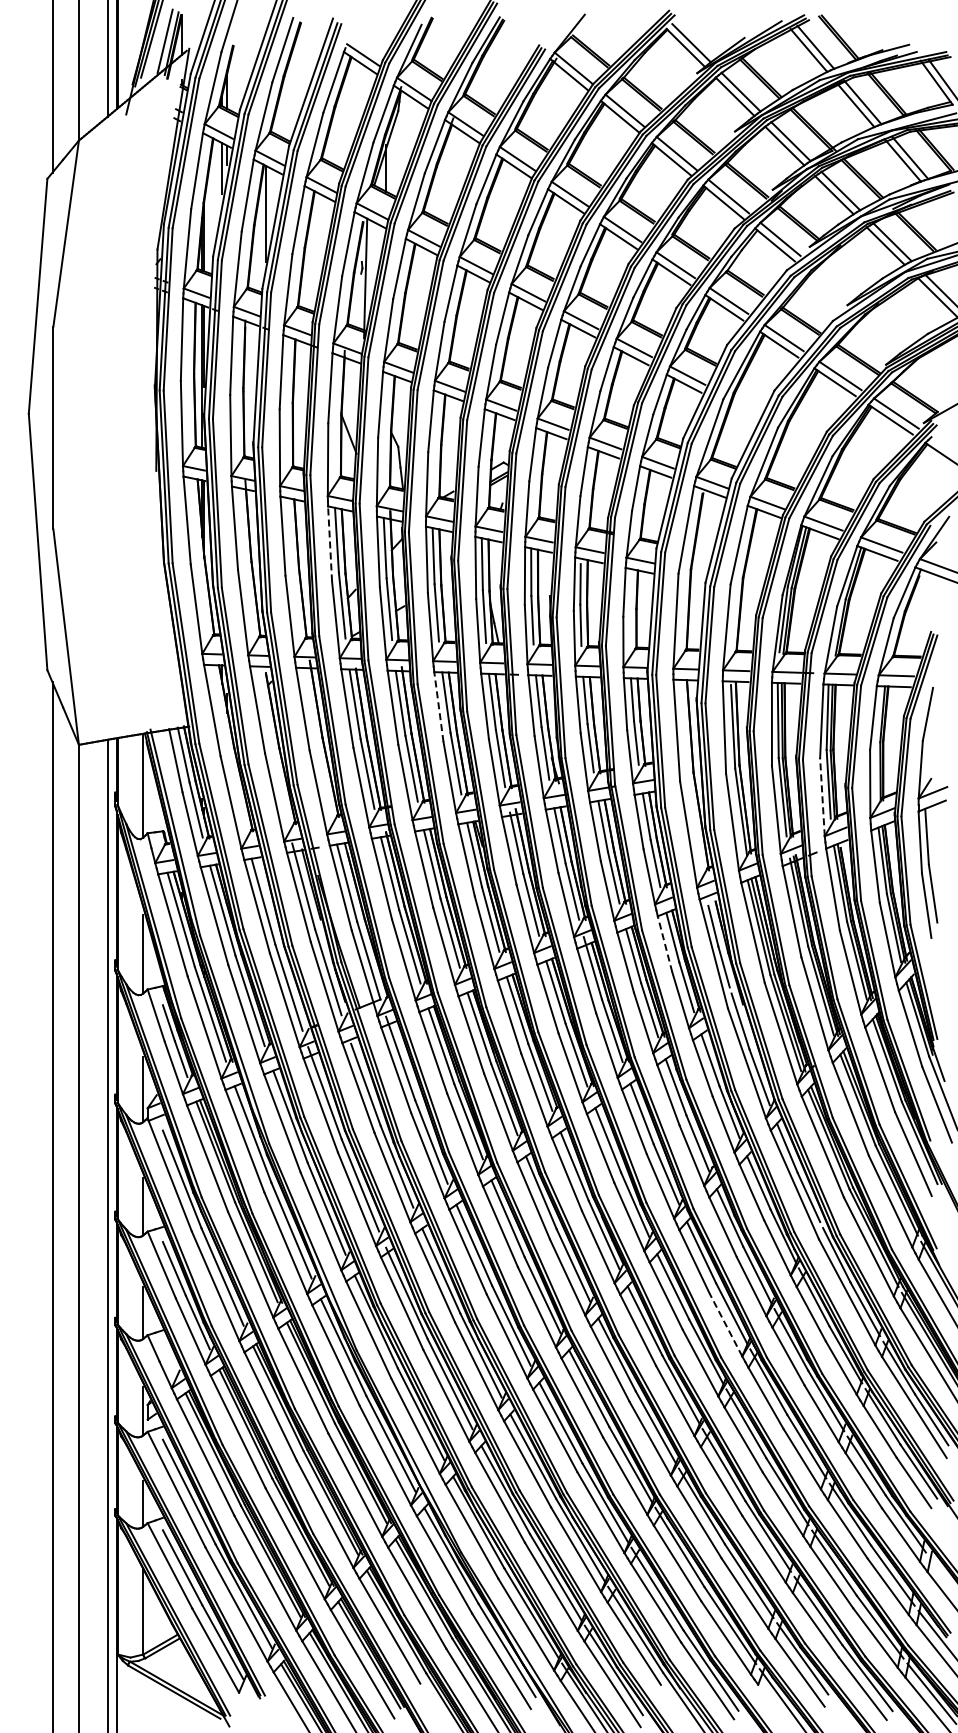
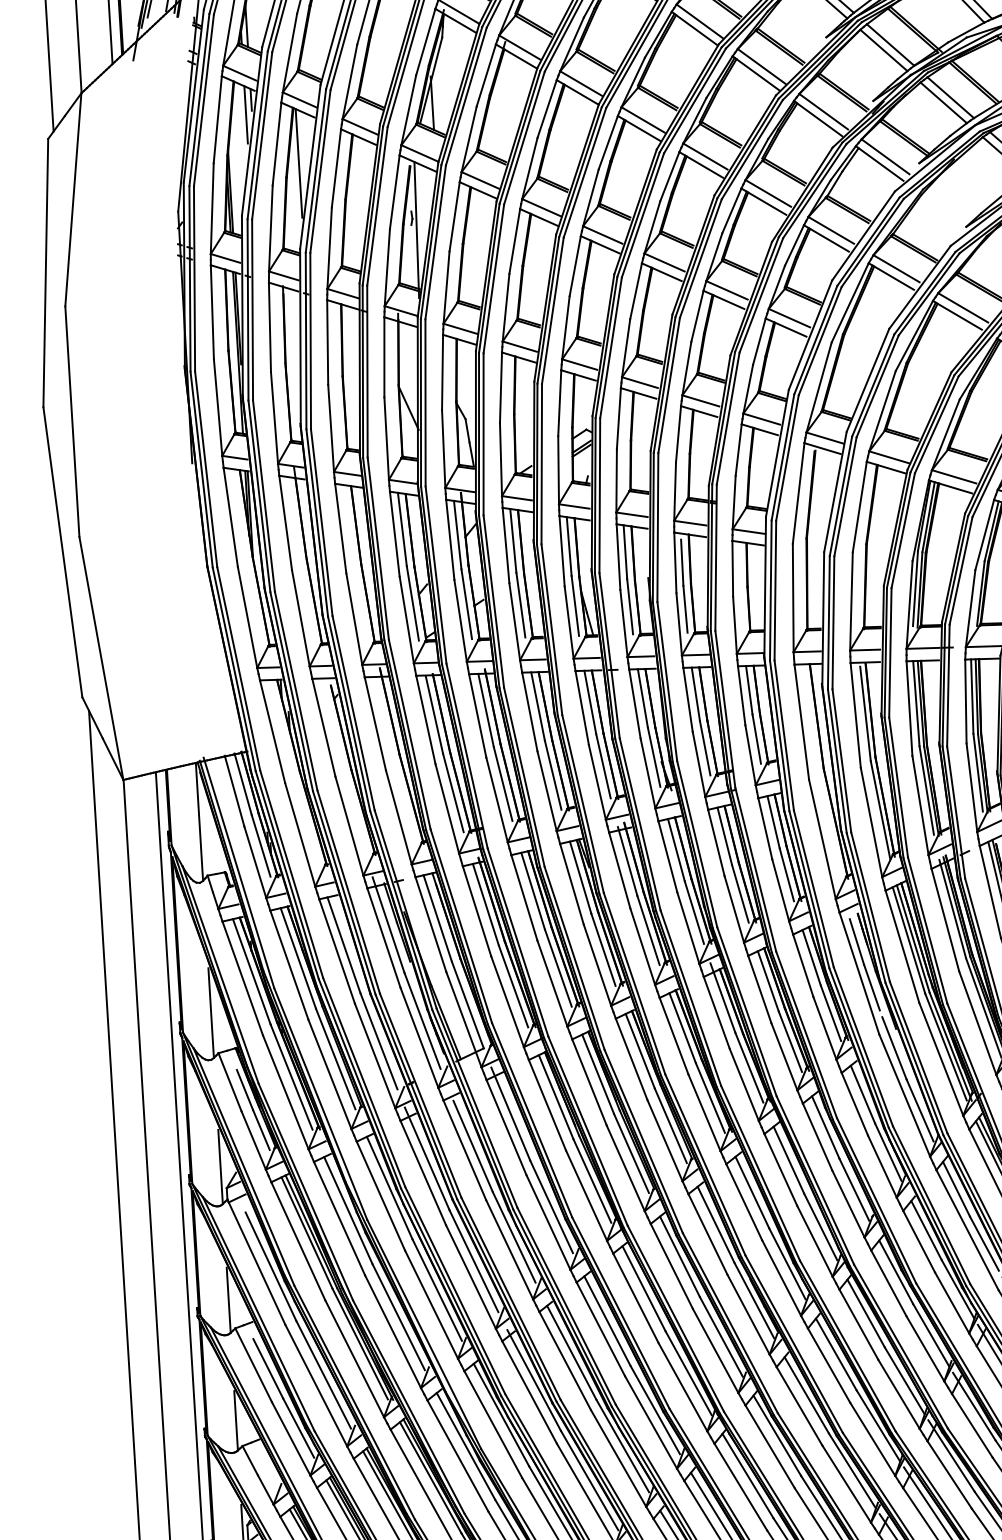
line: (330, 543) -> (395, 533), dashed -> solid
line: (438, 706) -> (529, 711), dashed -> solid
line: (822, 796) -> (971, 786), dashed -> solid
line: (665, 944) -> (803, 966), dashed -> solid
line: (725, 1324) -> (898, 1393), dashed -> solid

